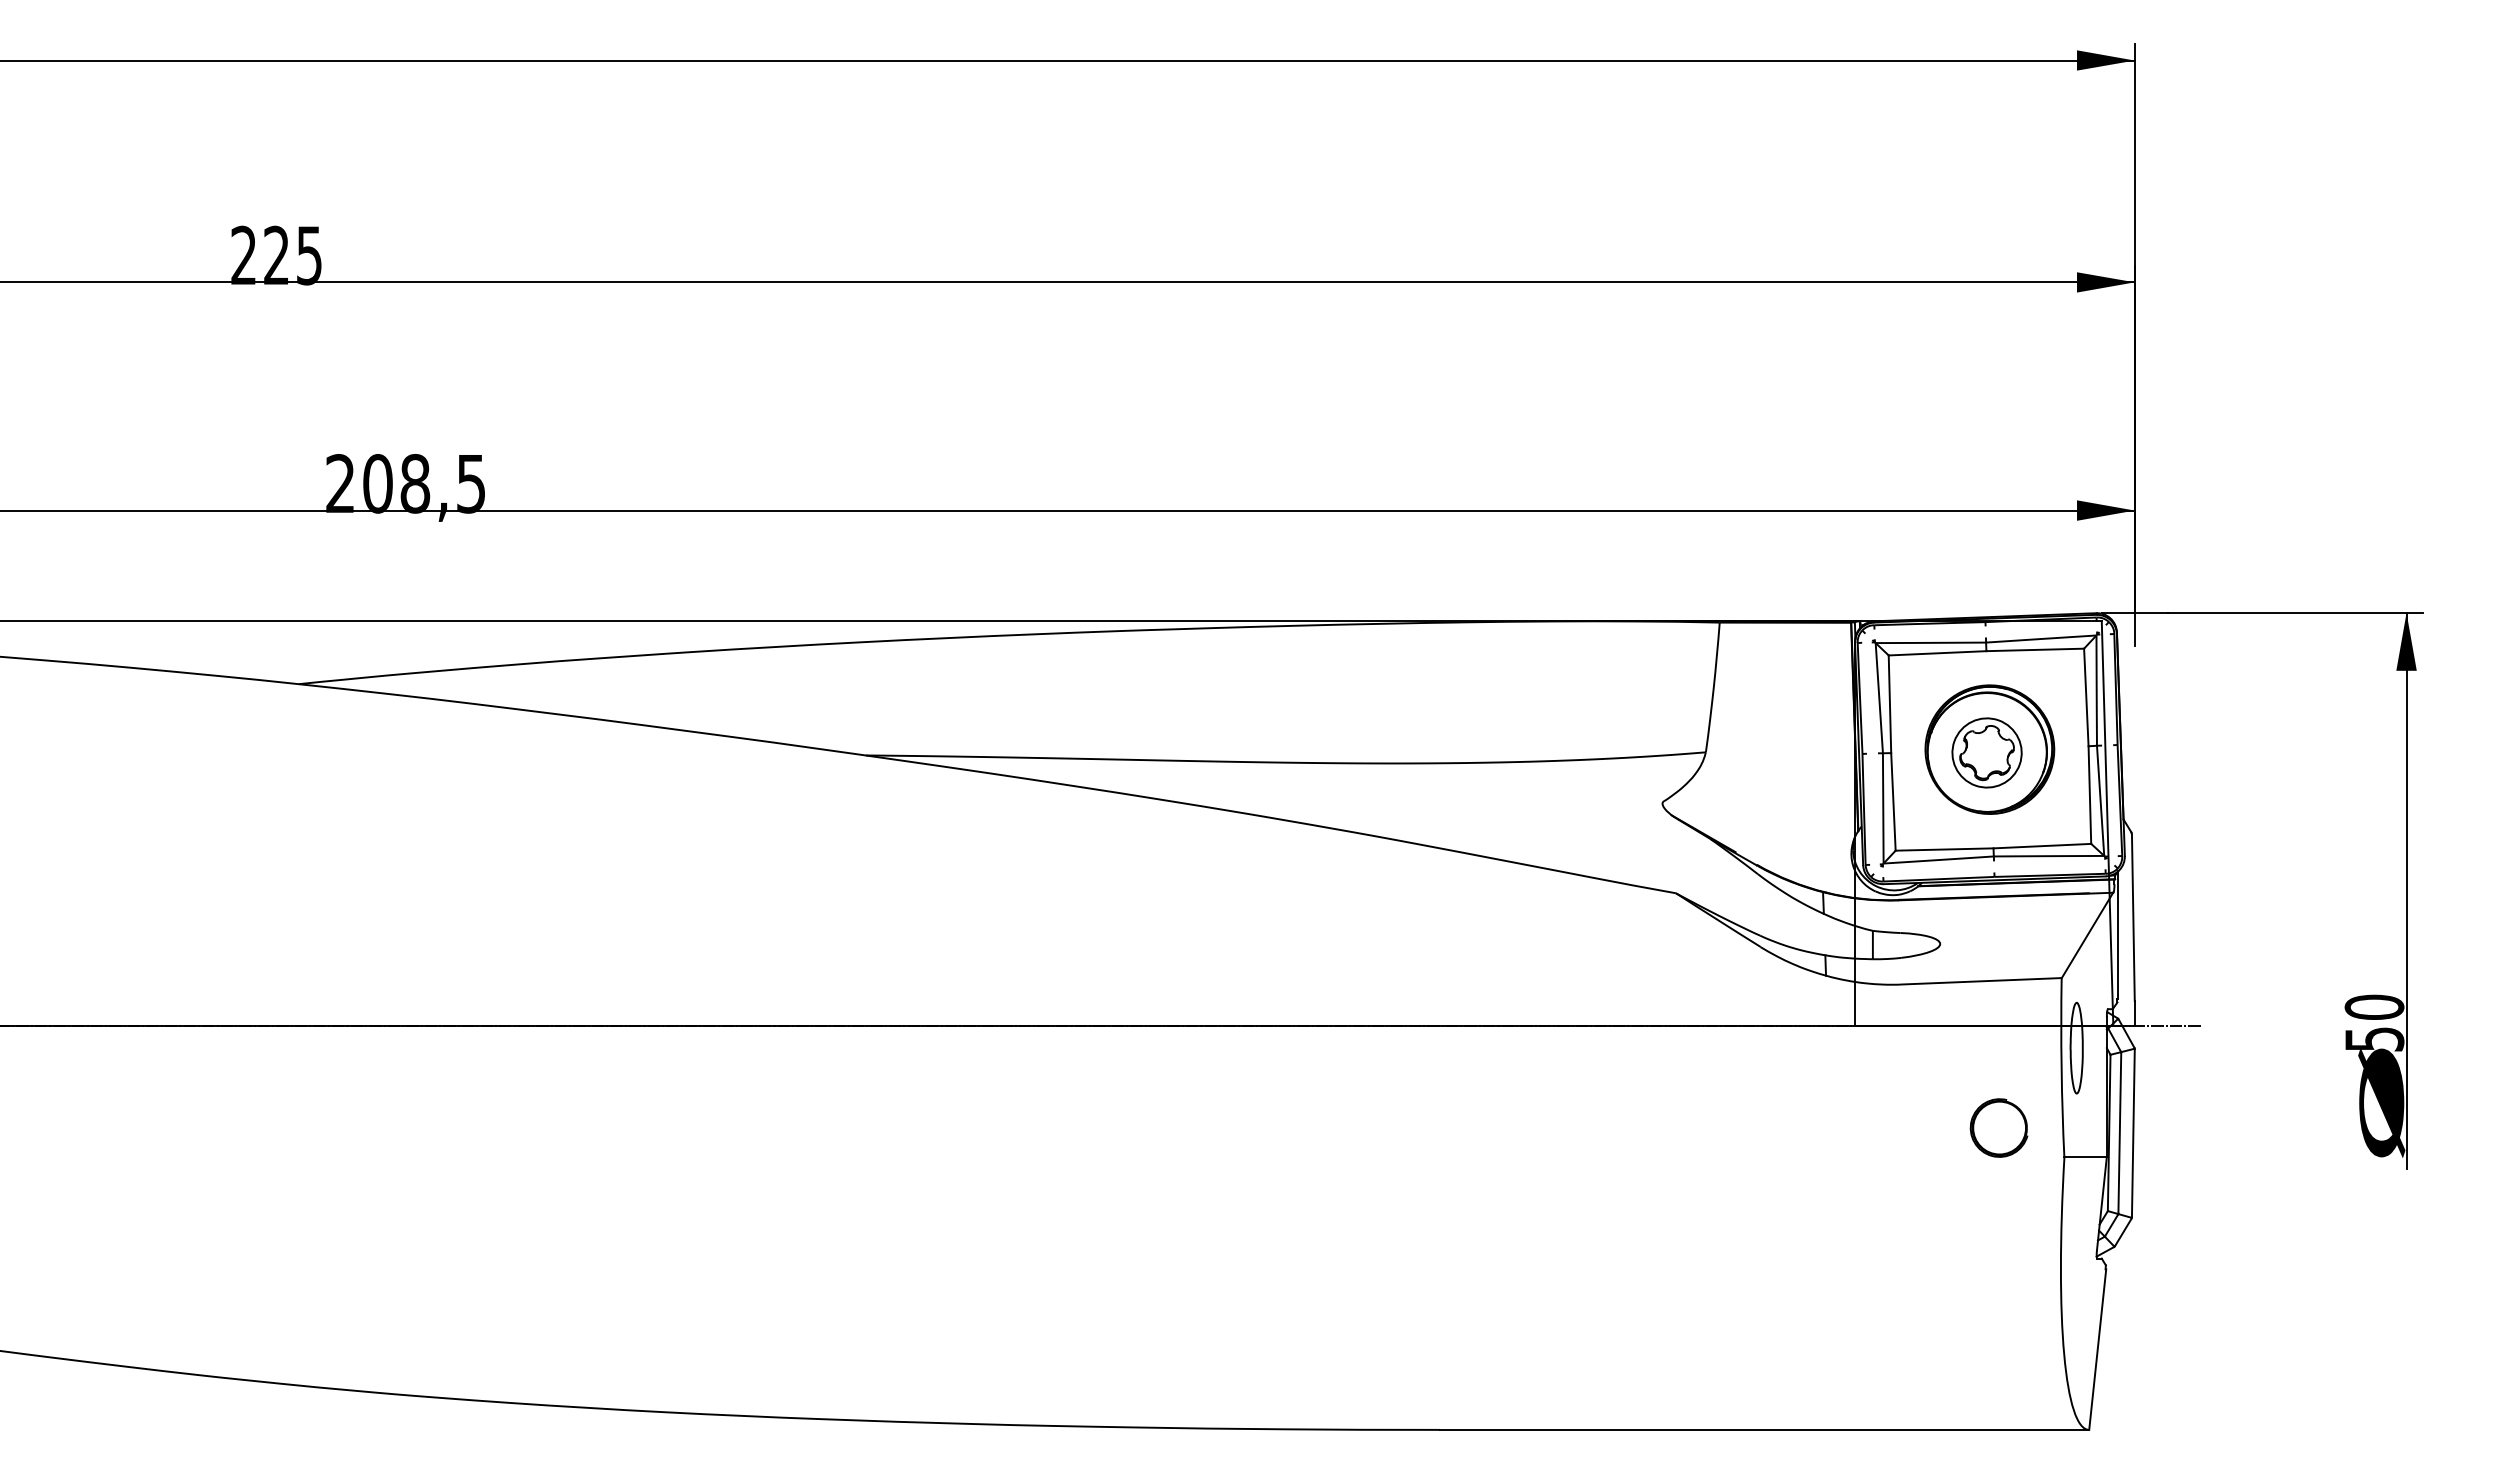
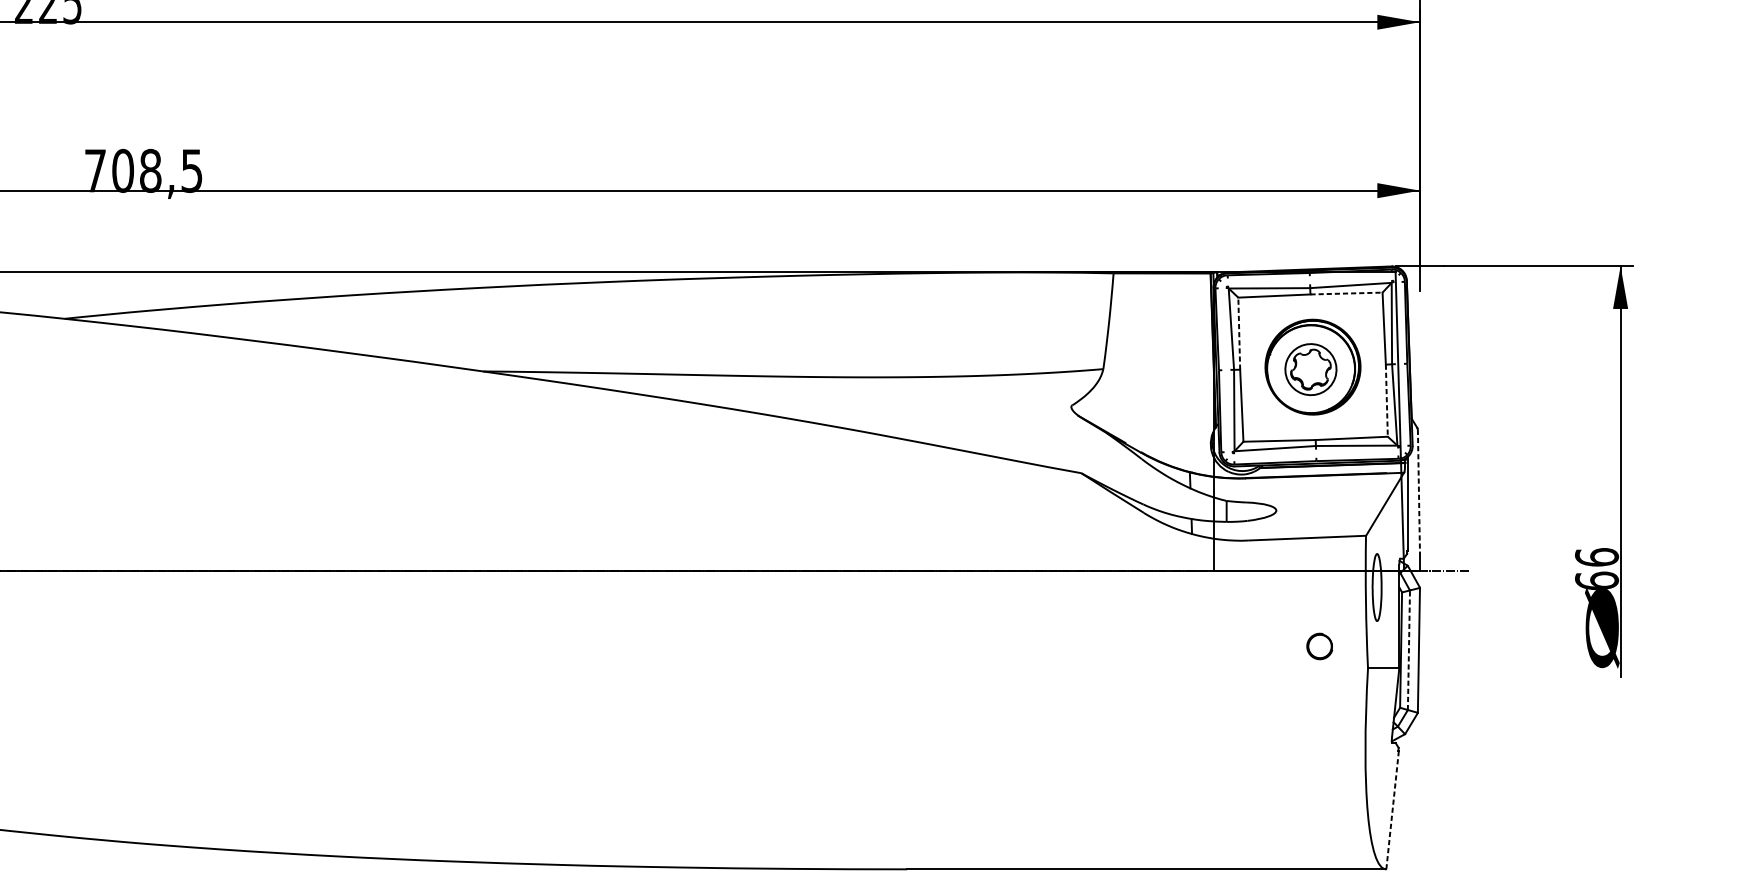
text: (340, 483) -> (95, 170), 208,5 -> 708,5
line: (2035, 649) -> (1346, 293), solid -> dashed
line: (1889, 704) -> (1238, 333), solid -> dashed
line: (2089, 795) -> (1386, 401), solid -> dashed
line: (2133, 918) -> (1419, 491), solid -> dashed
text: (2374, 1022) -> (1596, 568), 50 -> 66
part: (1998, 1127) -> (1319, 646), size x0.6
line: (2119, 1133) -> (1408, 650), solid -> dashed
line: (2097, 1349) -> (1392, 809), solid -> dashed

